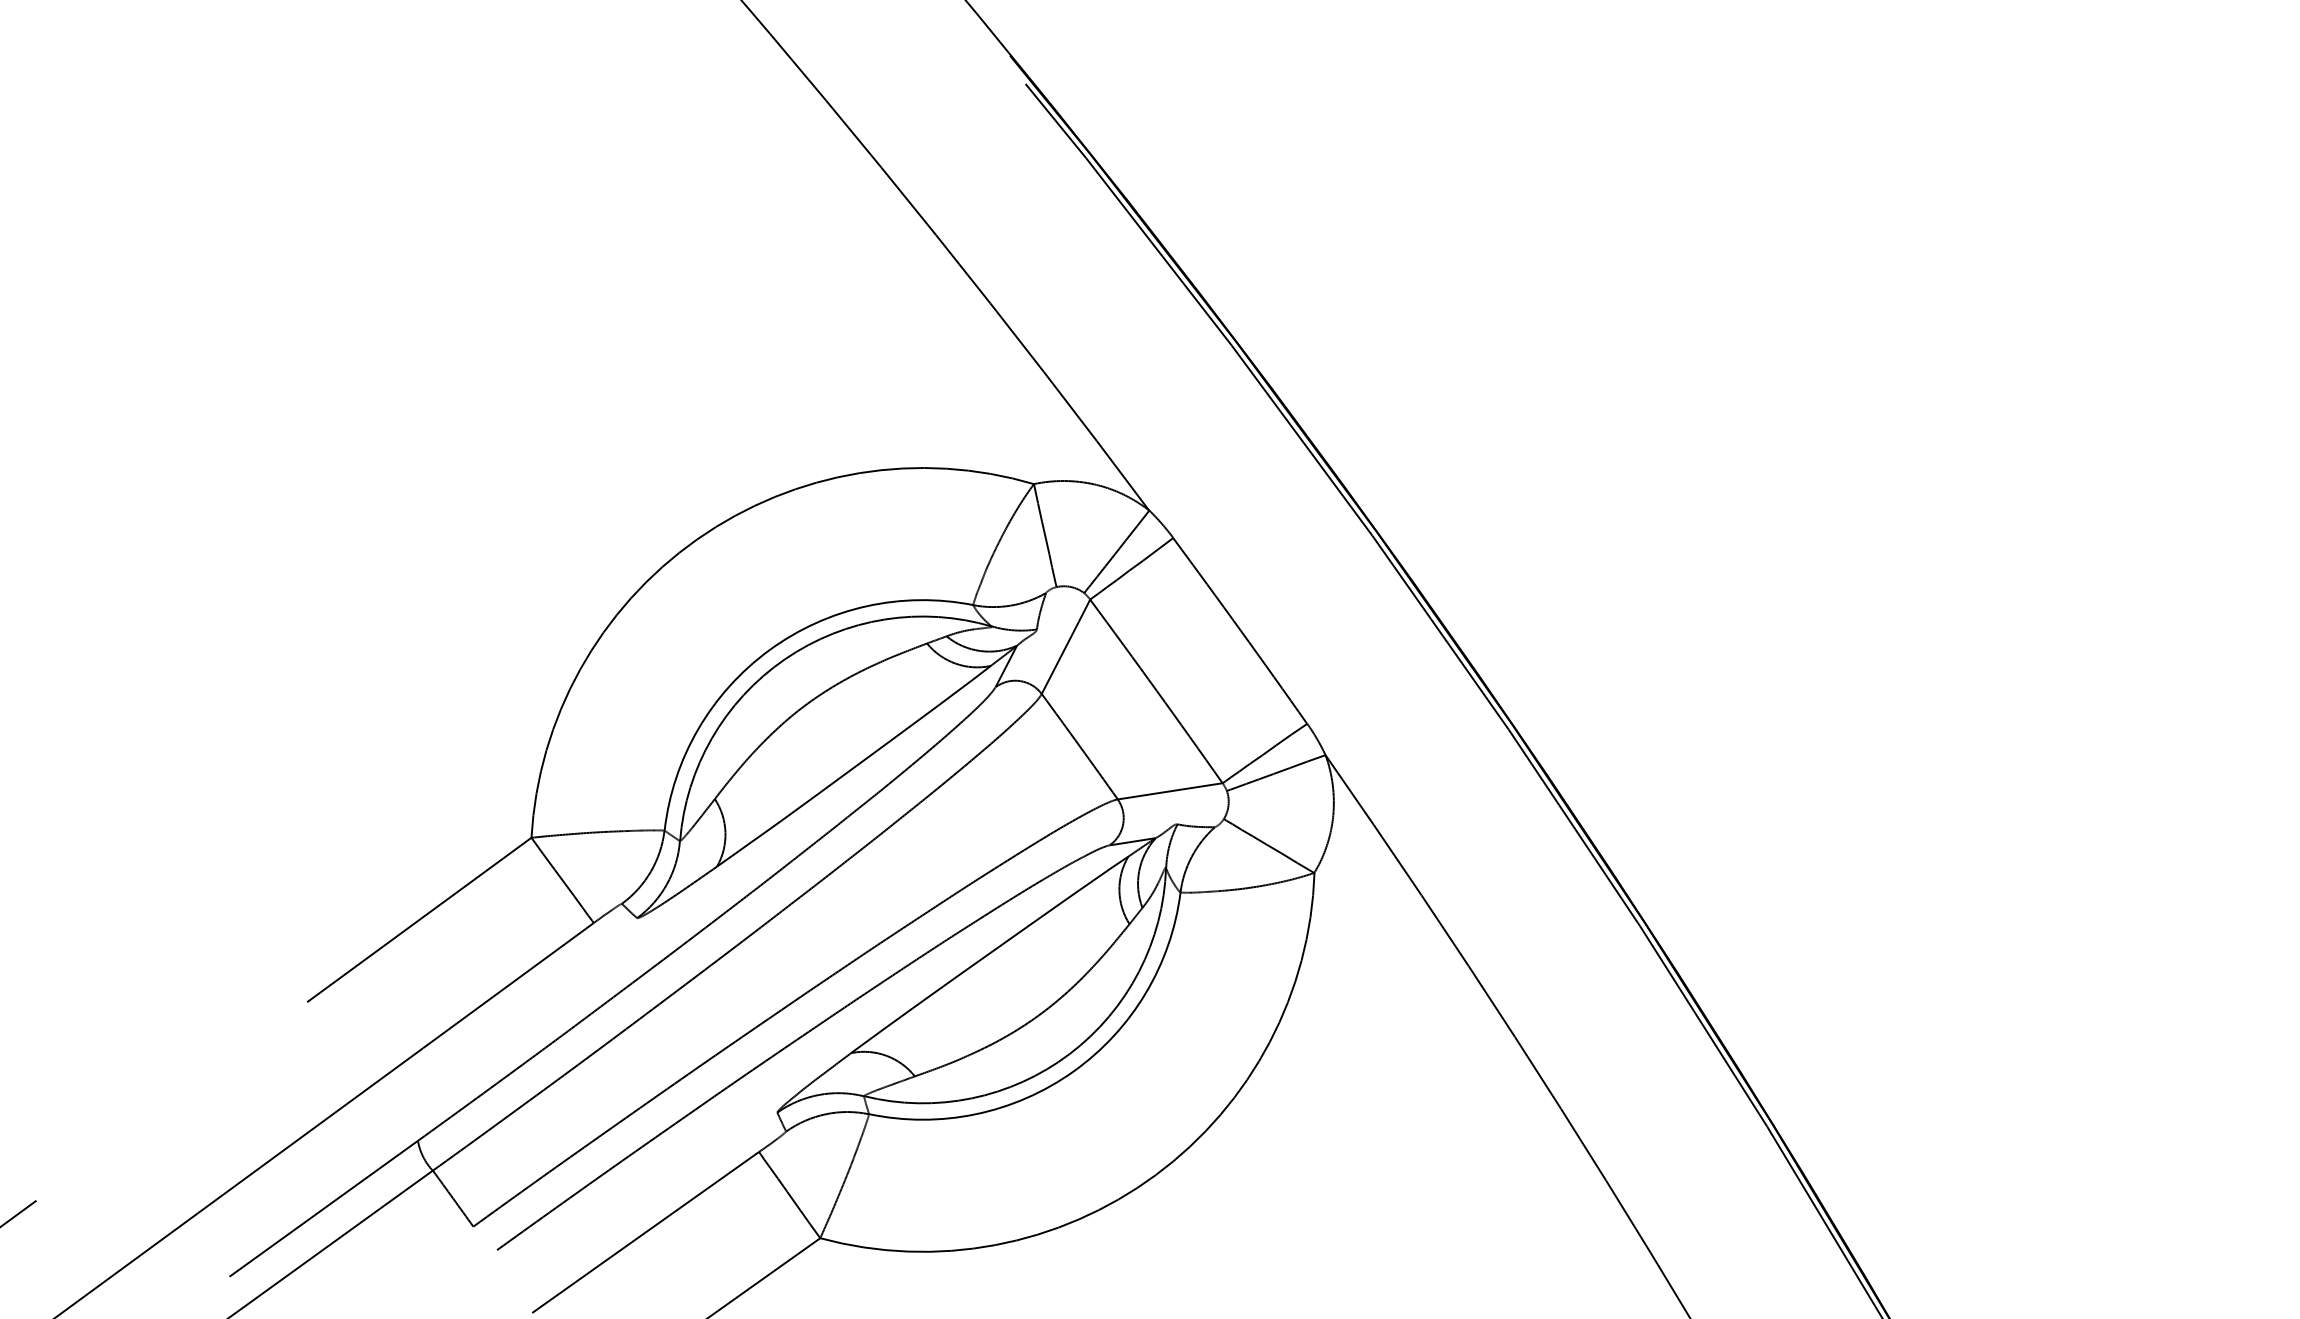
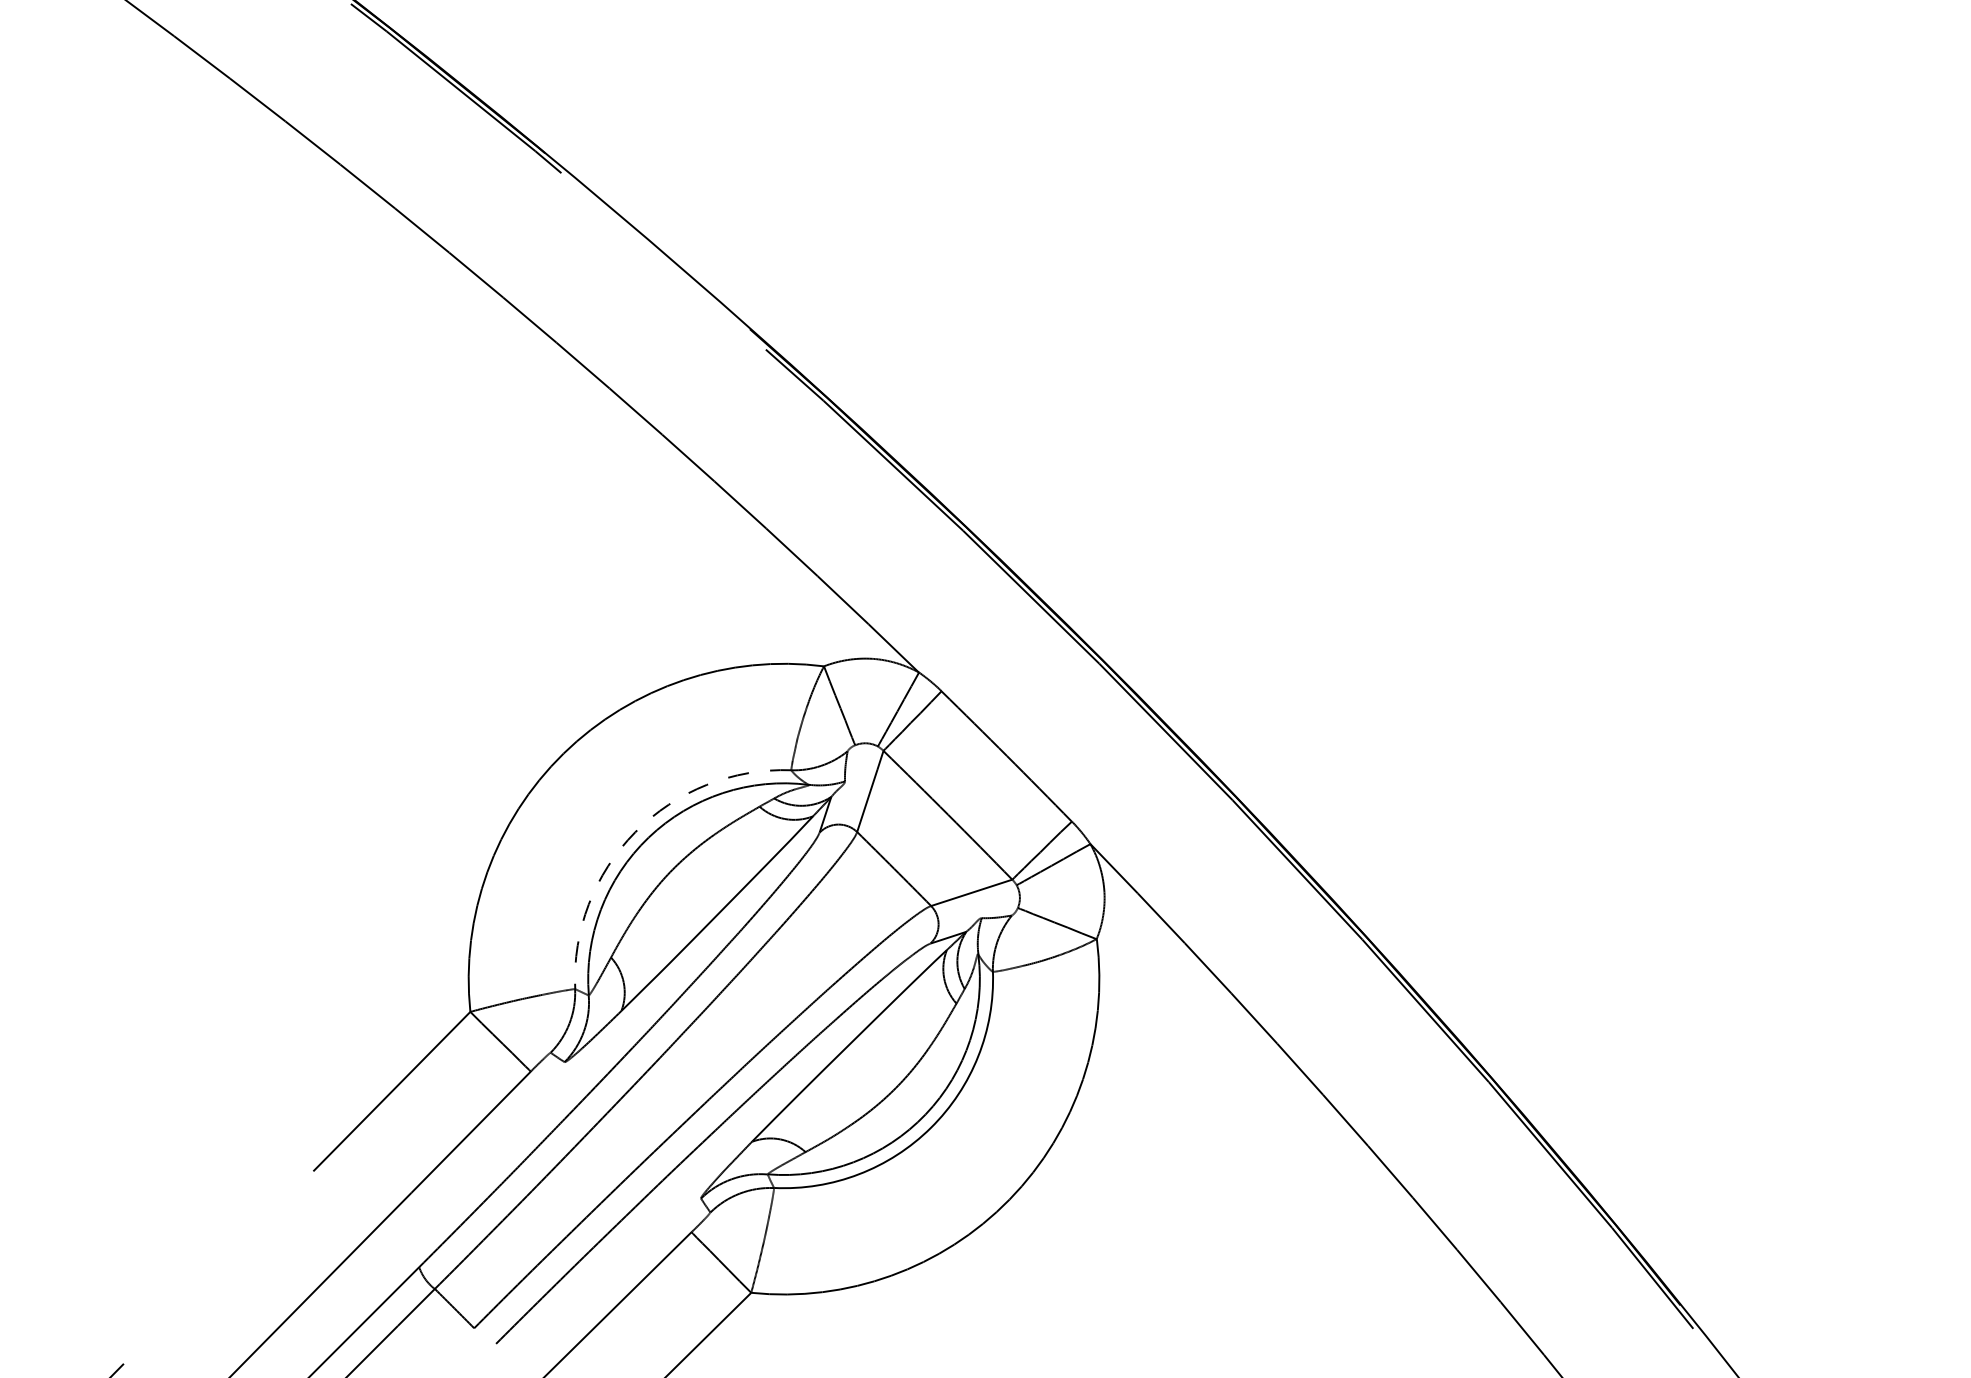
arc: (769, 650) -> (635, 832), solid -> dashed

